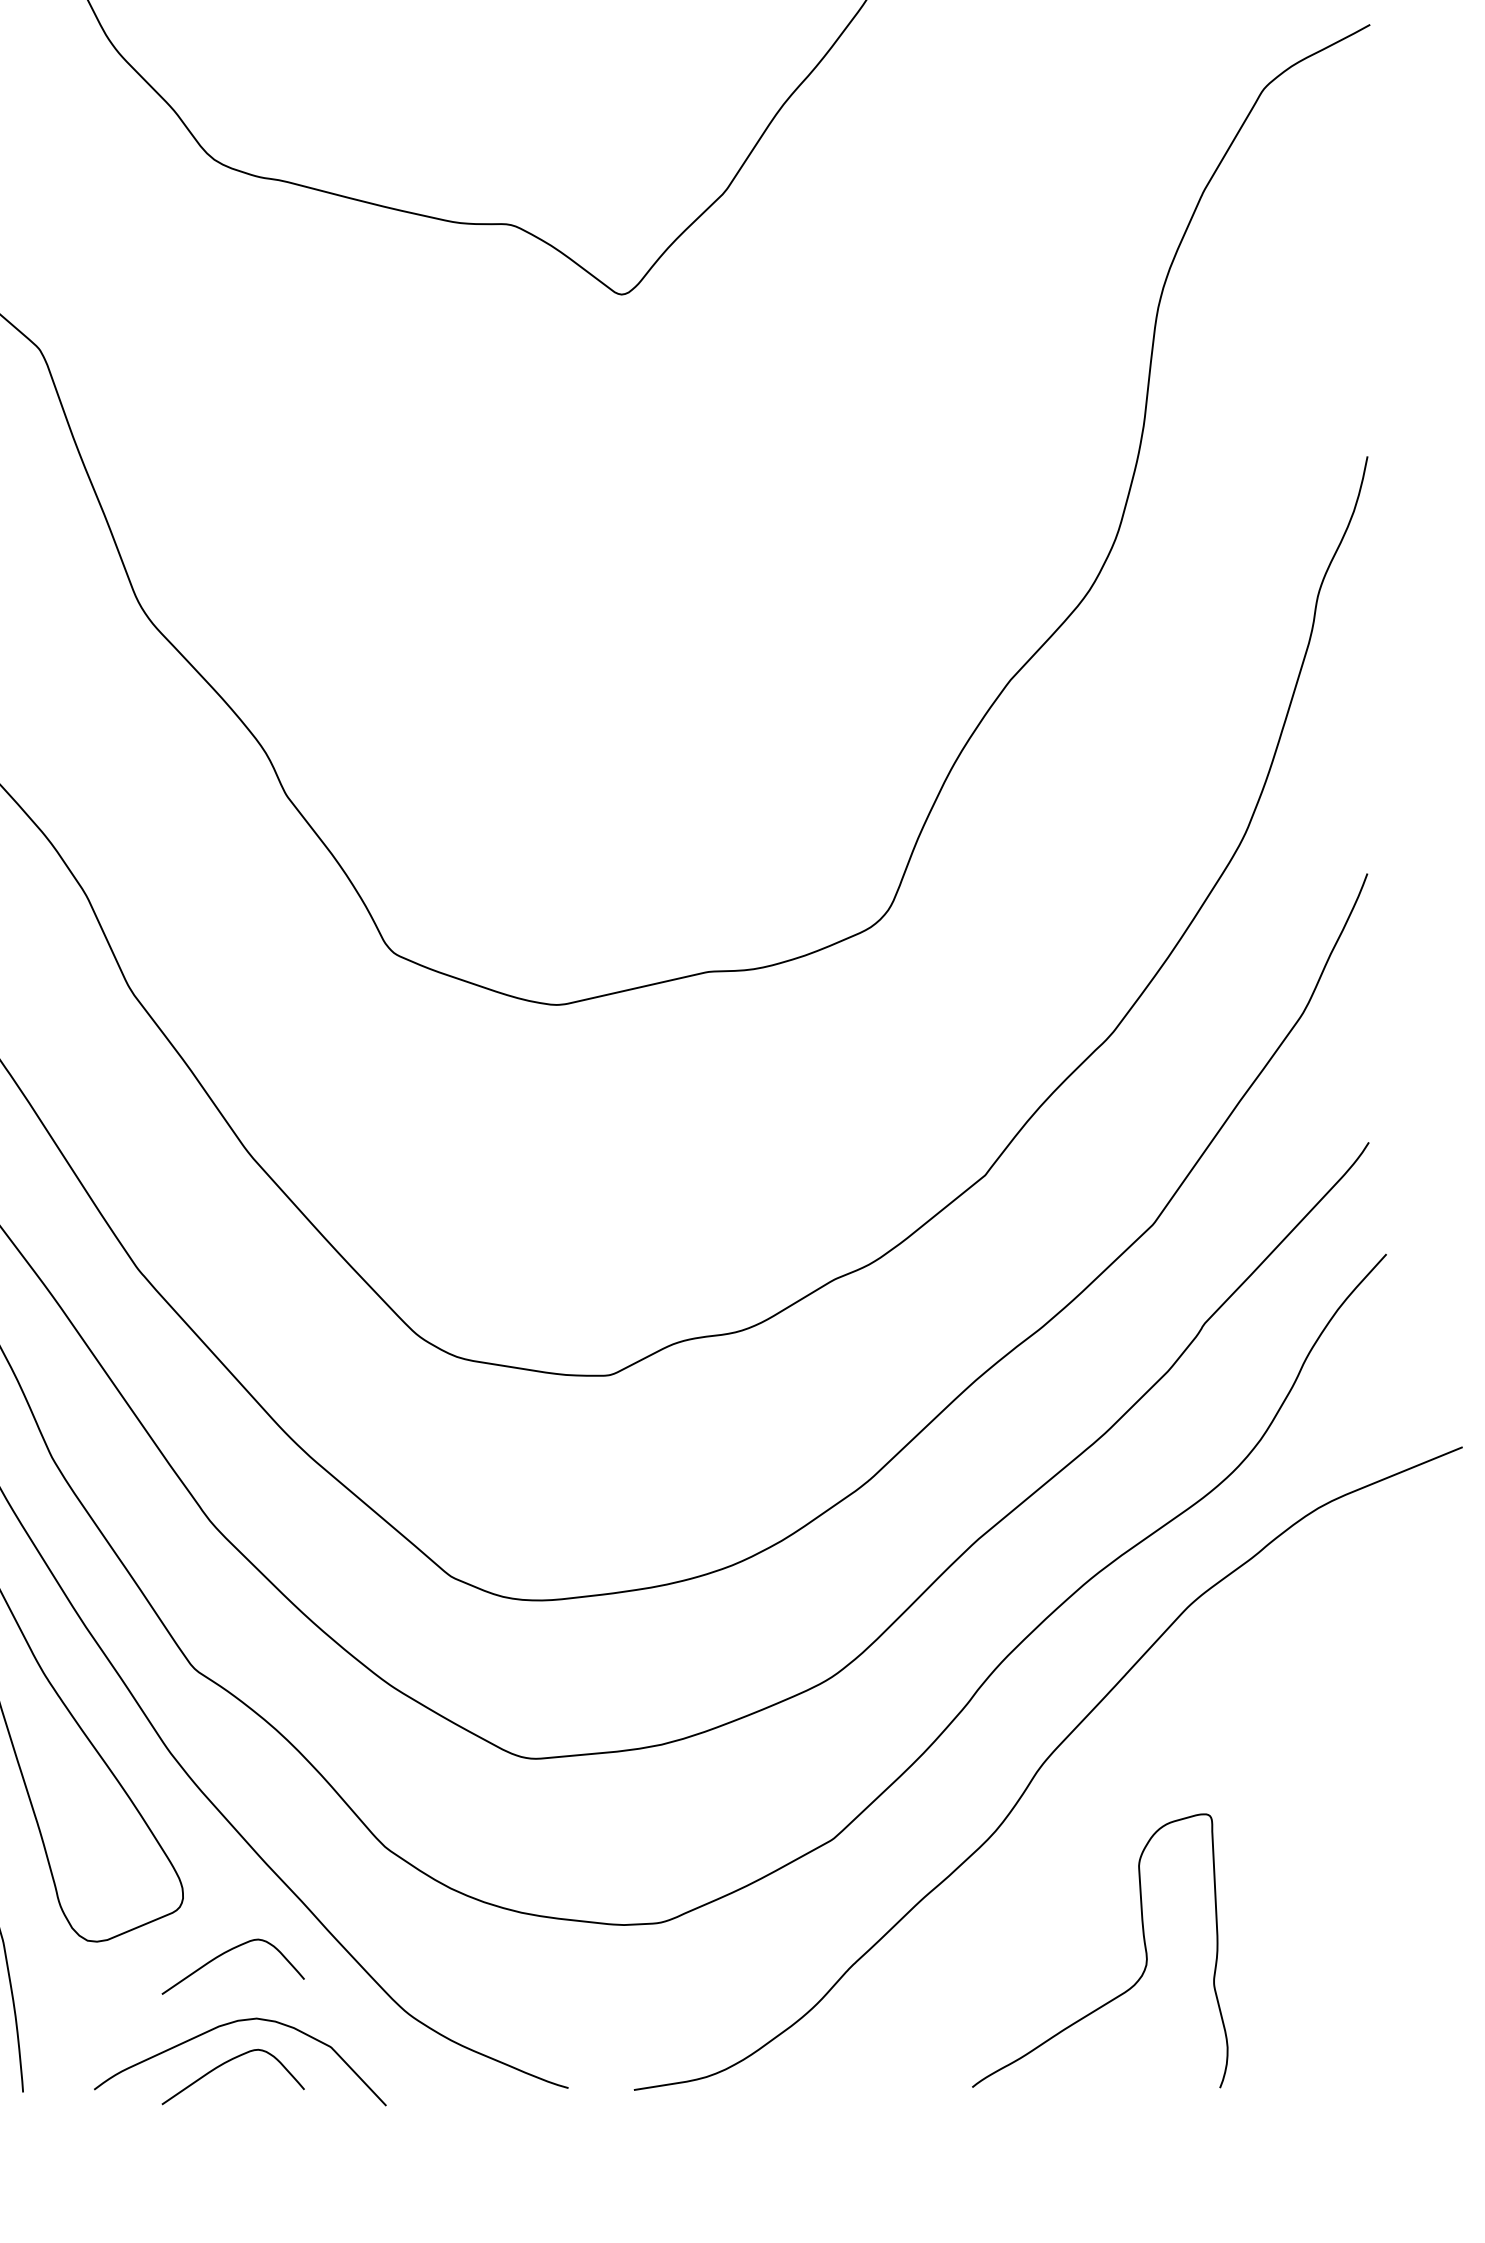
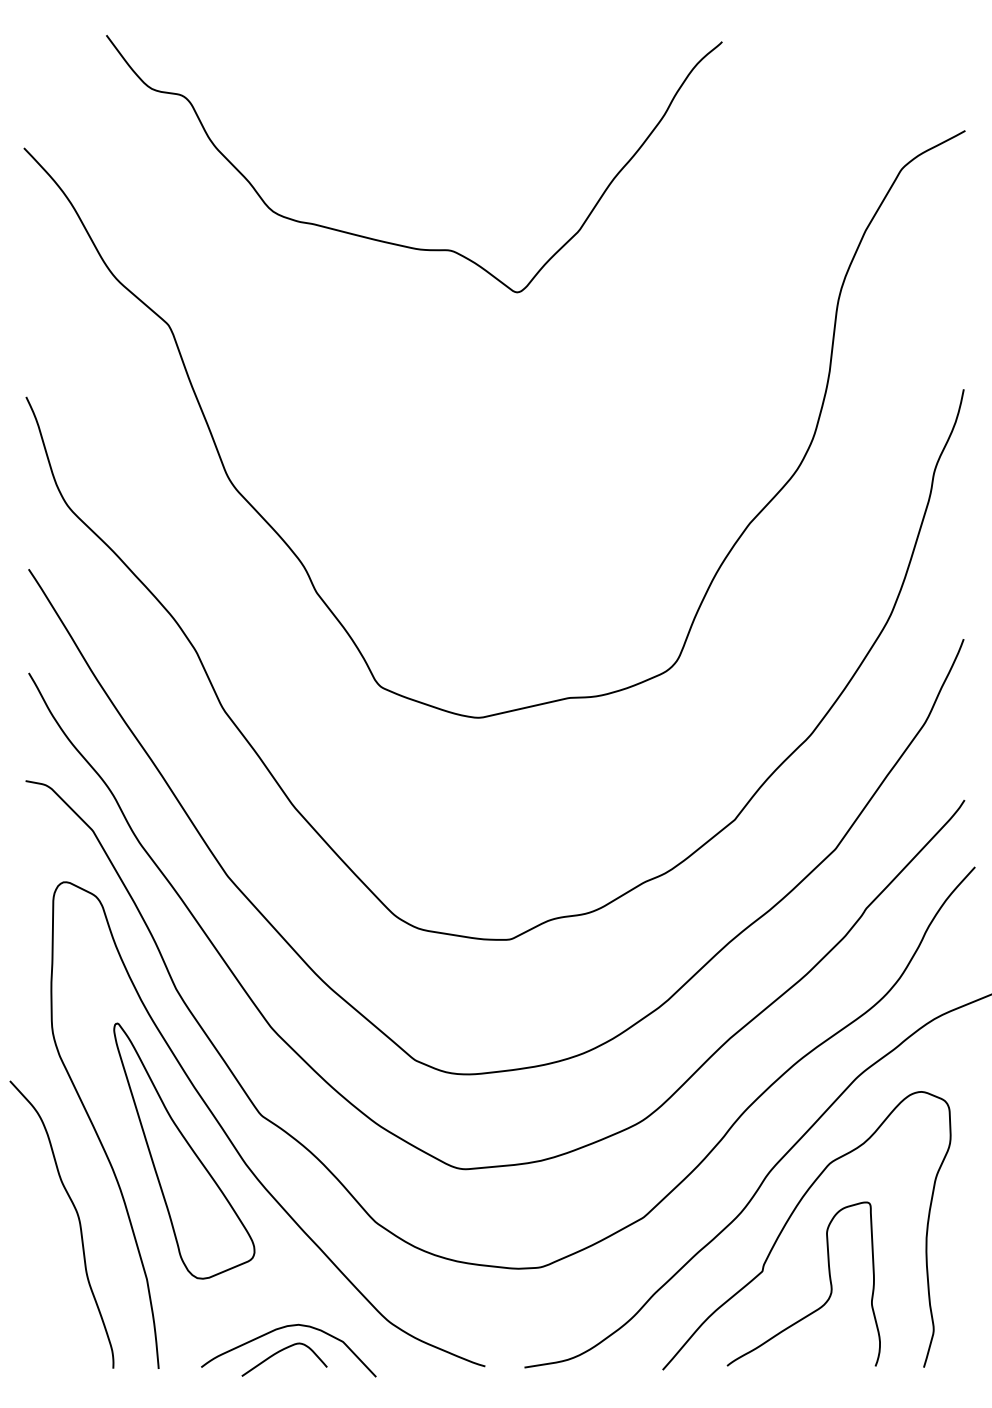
curve: (1078, 1841) -> (790, 1218), added
curve: (228, 1952) -> (281, 1285), removed

